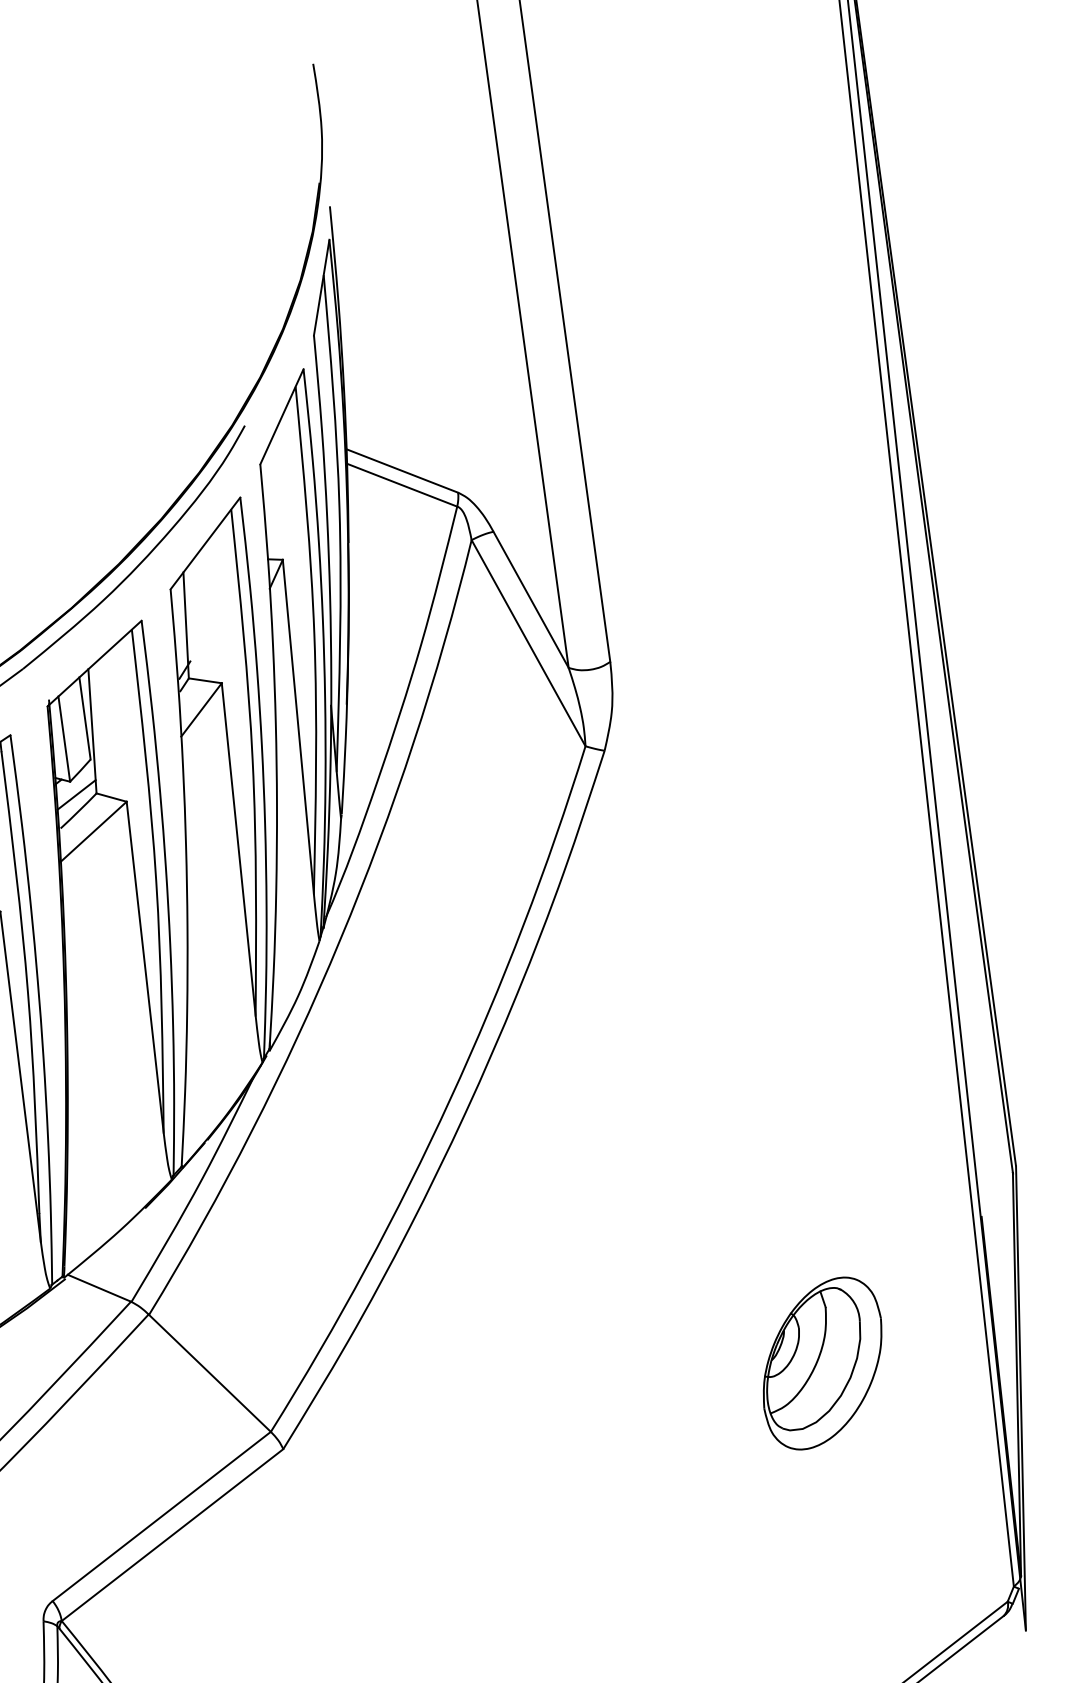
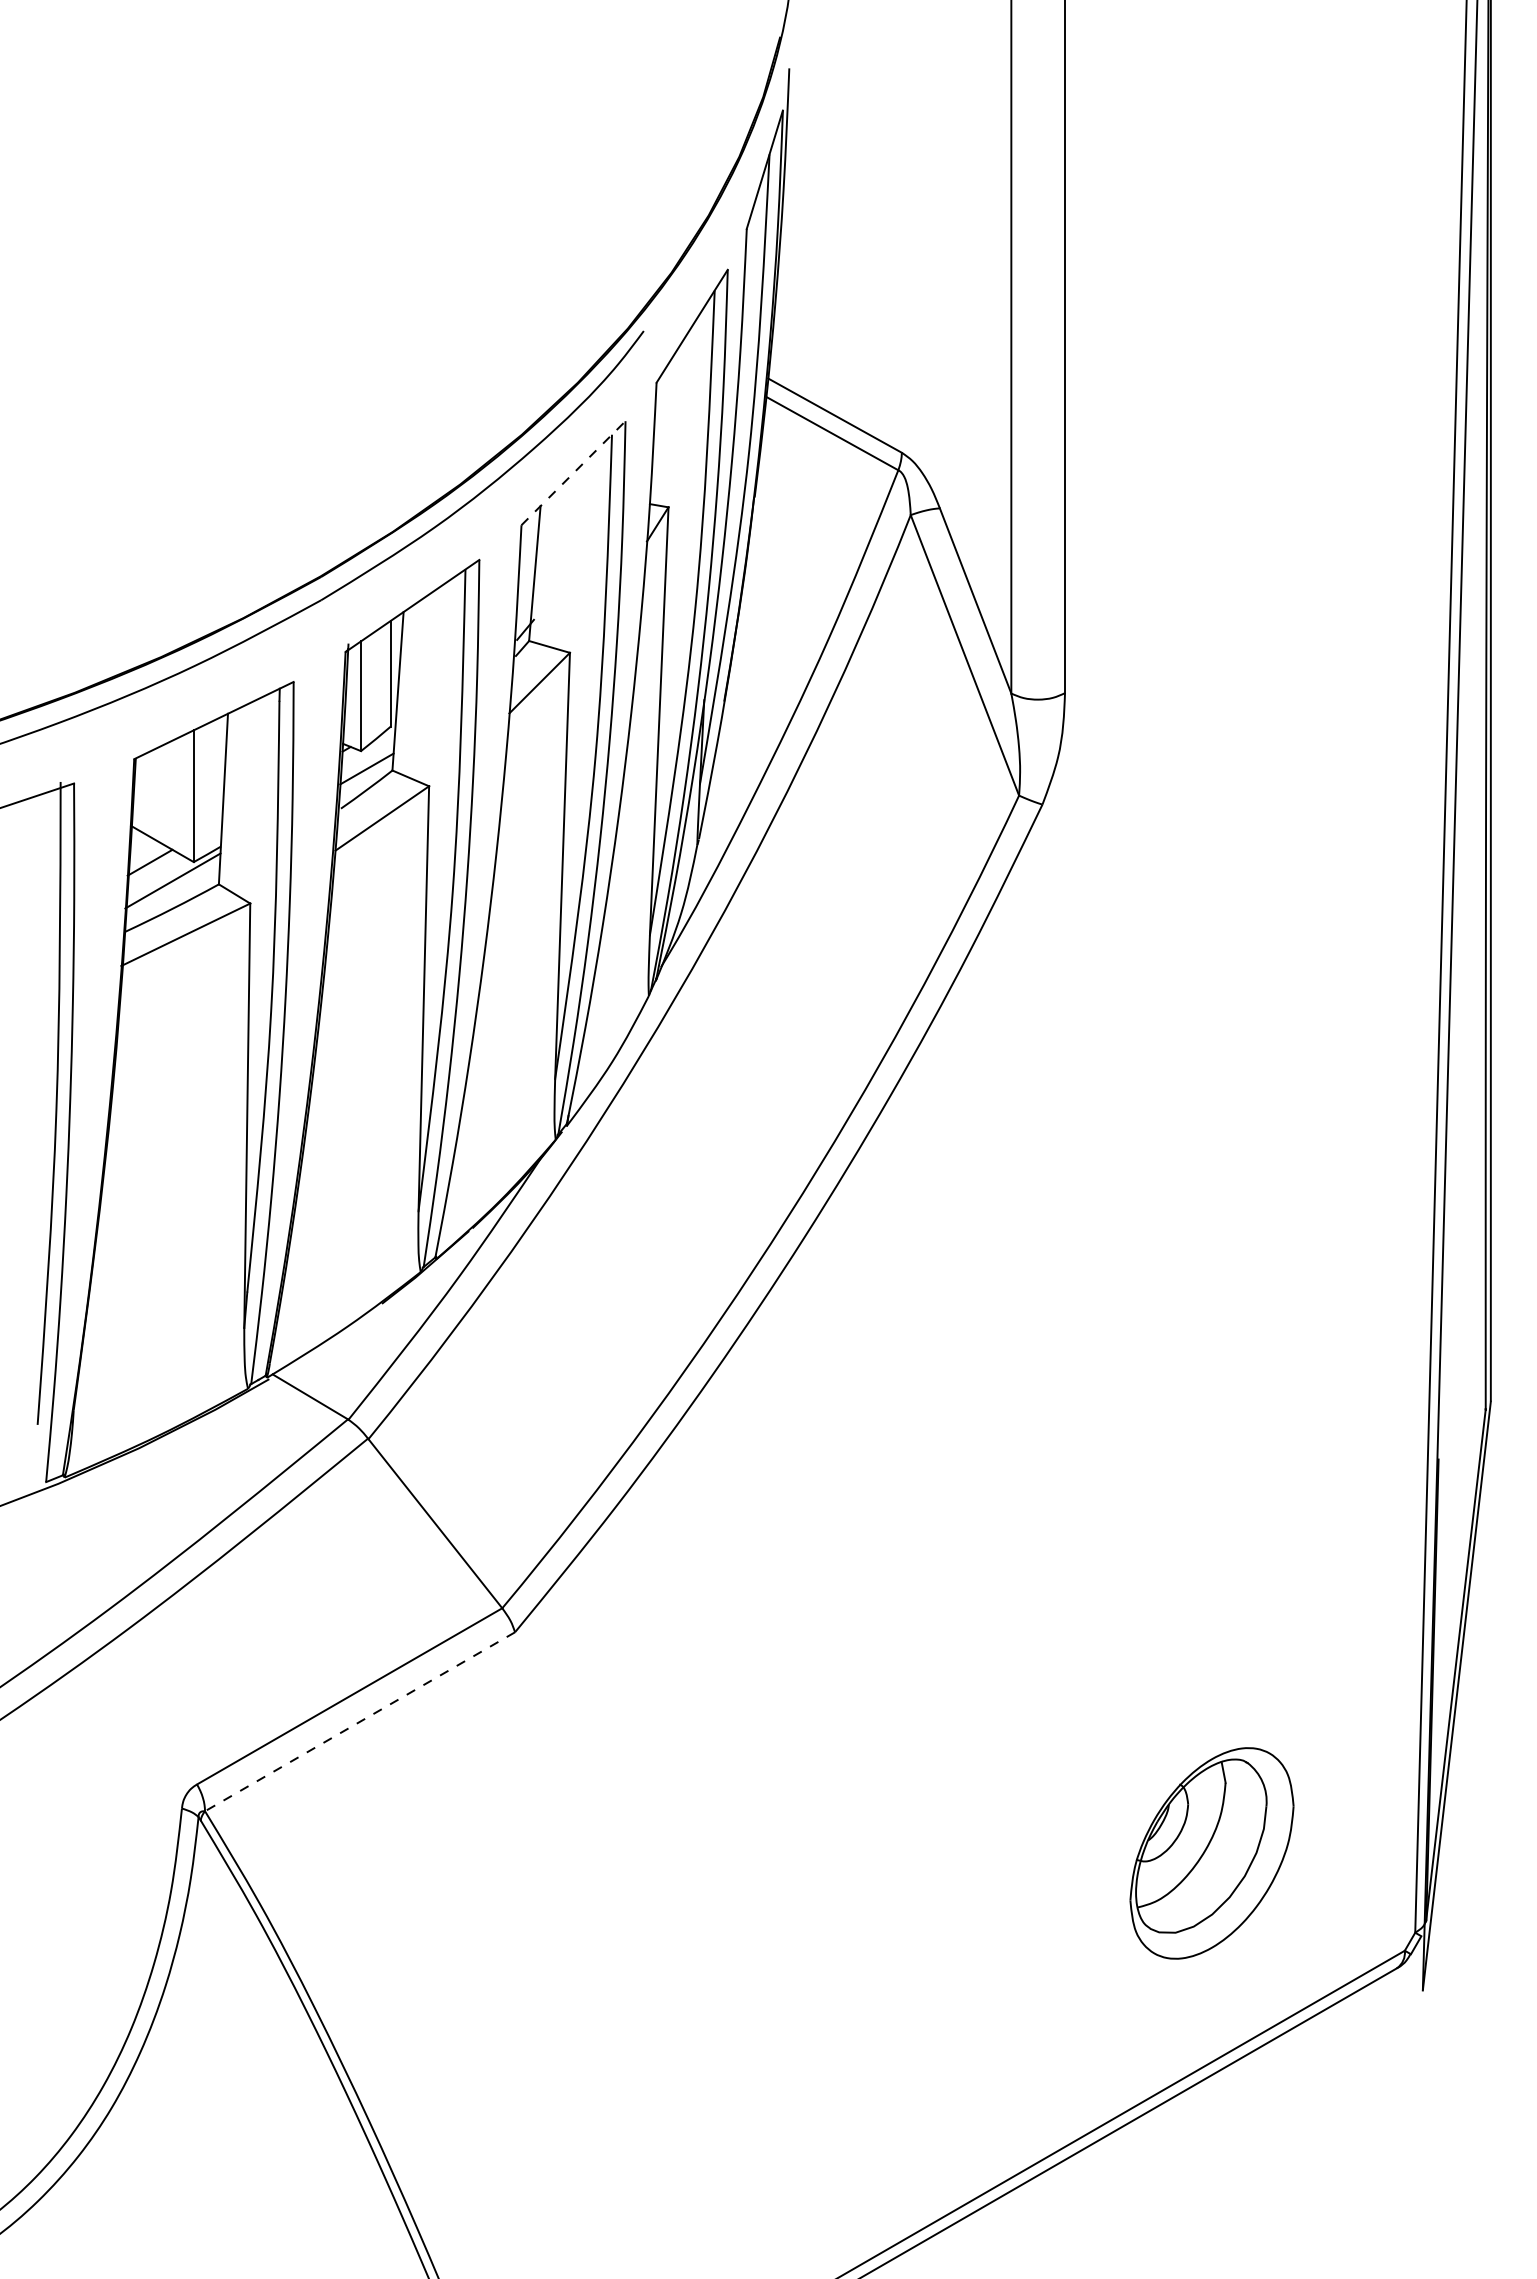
line: (205, 543) -> (573, 473), solid -> dashed
part: (822, 1363) -> (1211, 1853), moved
line: (172, 1534) -> (360, 1721), solid -> dashed

